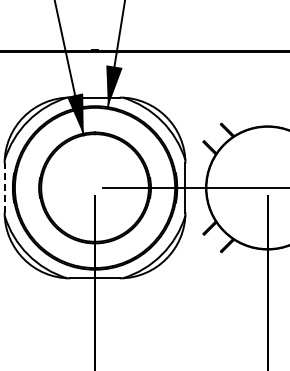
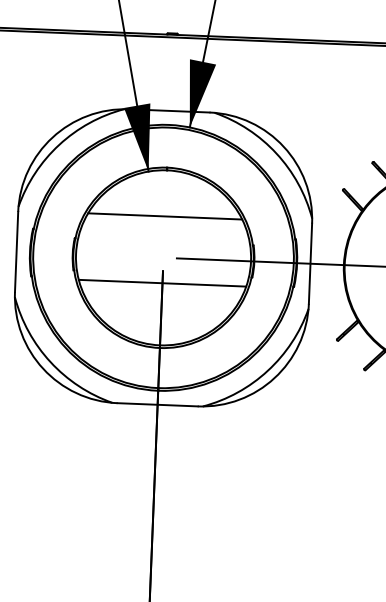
line: (94, 162) -> (164, 216), added
line: (4, 187) -> (16, 251), dashed -> solid
line: (94, 203) -> (161, 283), added

